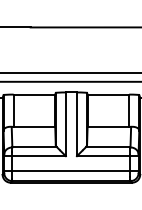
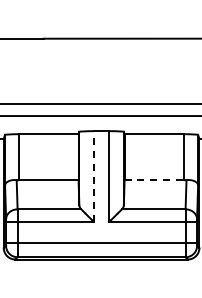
line: (65, 123) -> (93, 175), solid -> dashed
line: (108, 127) -> (154, 180), solid -> dashed

